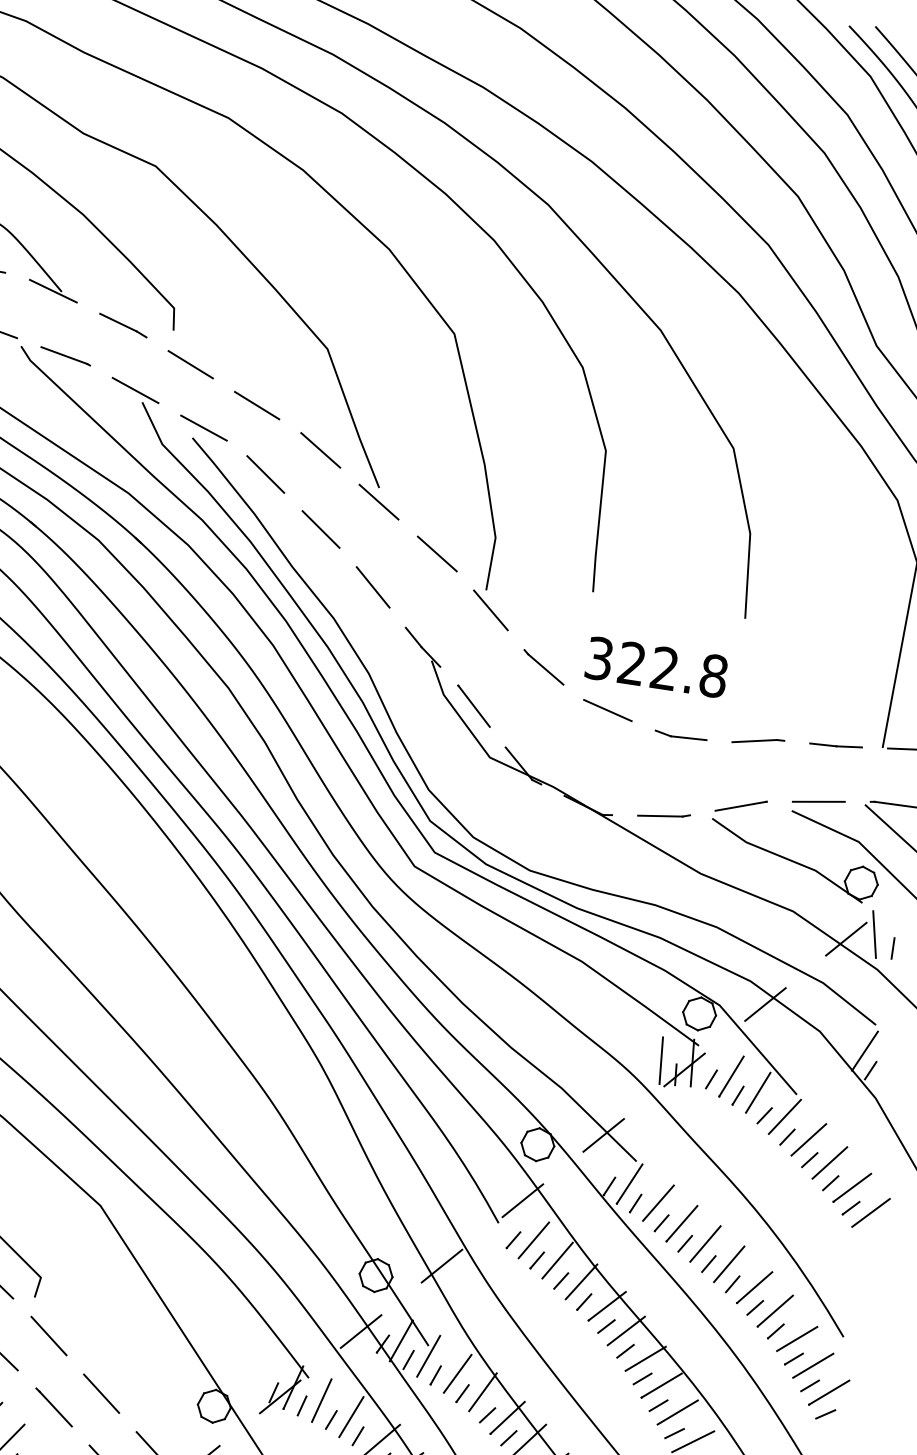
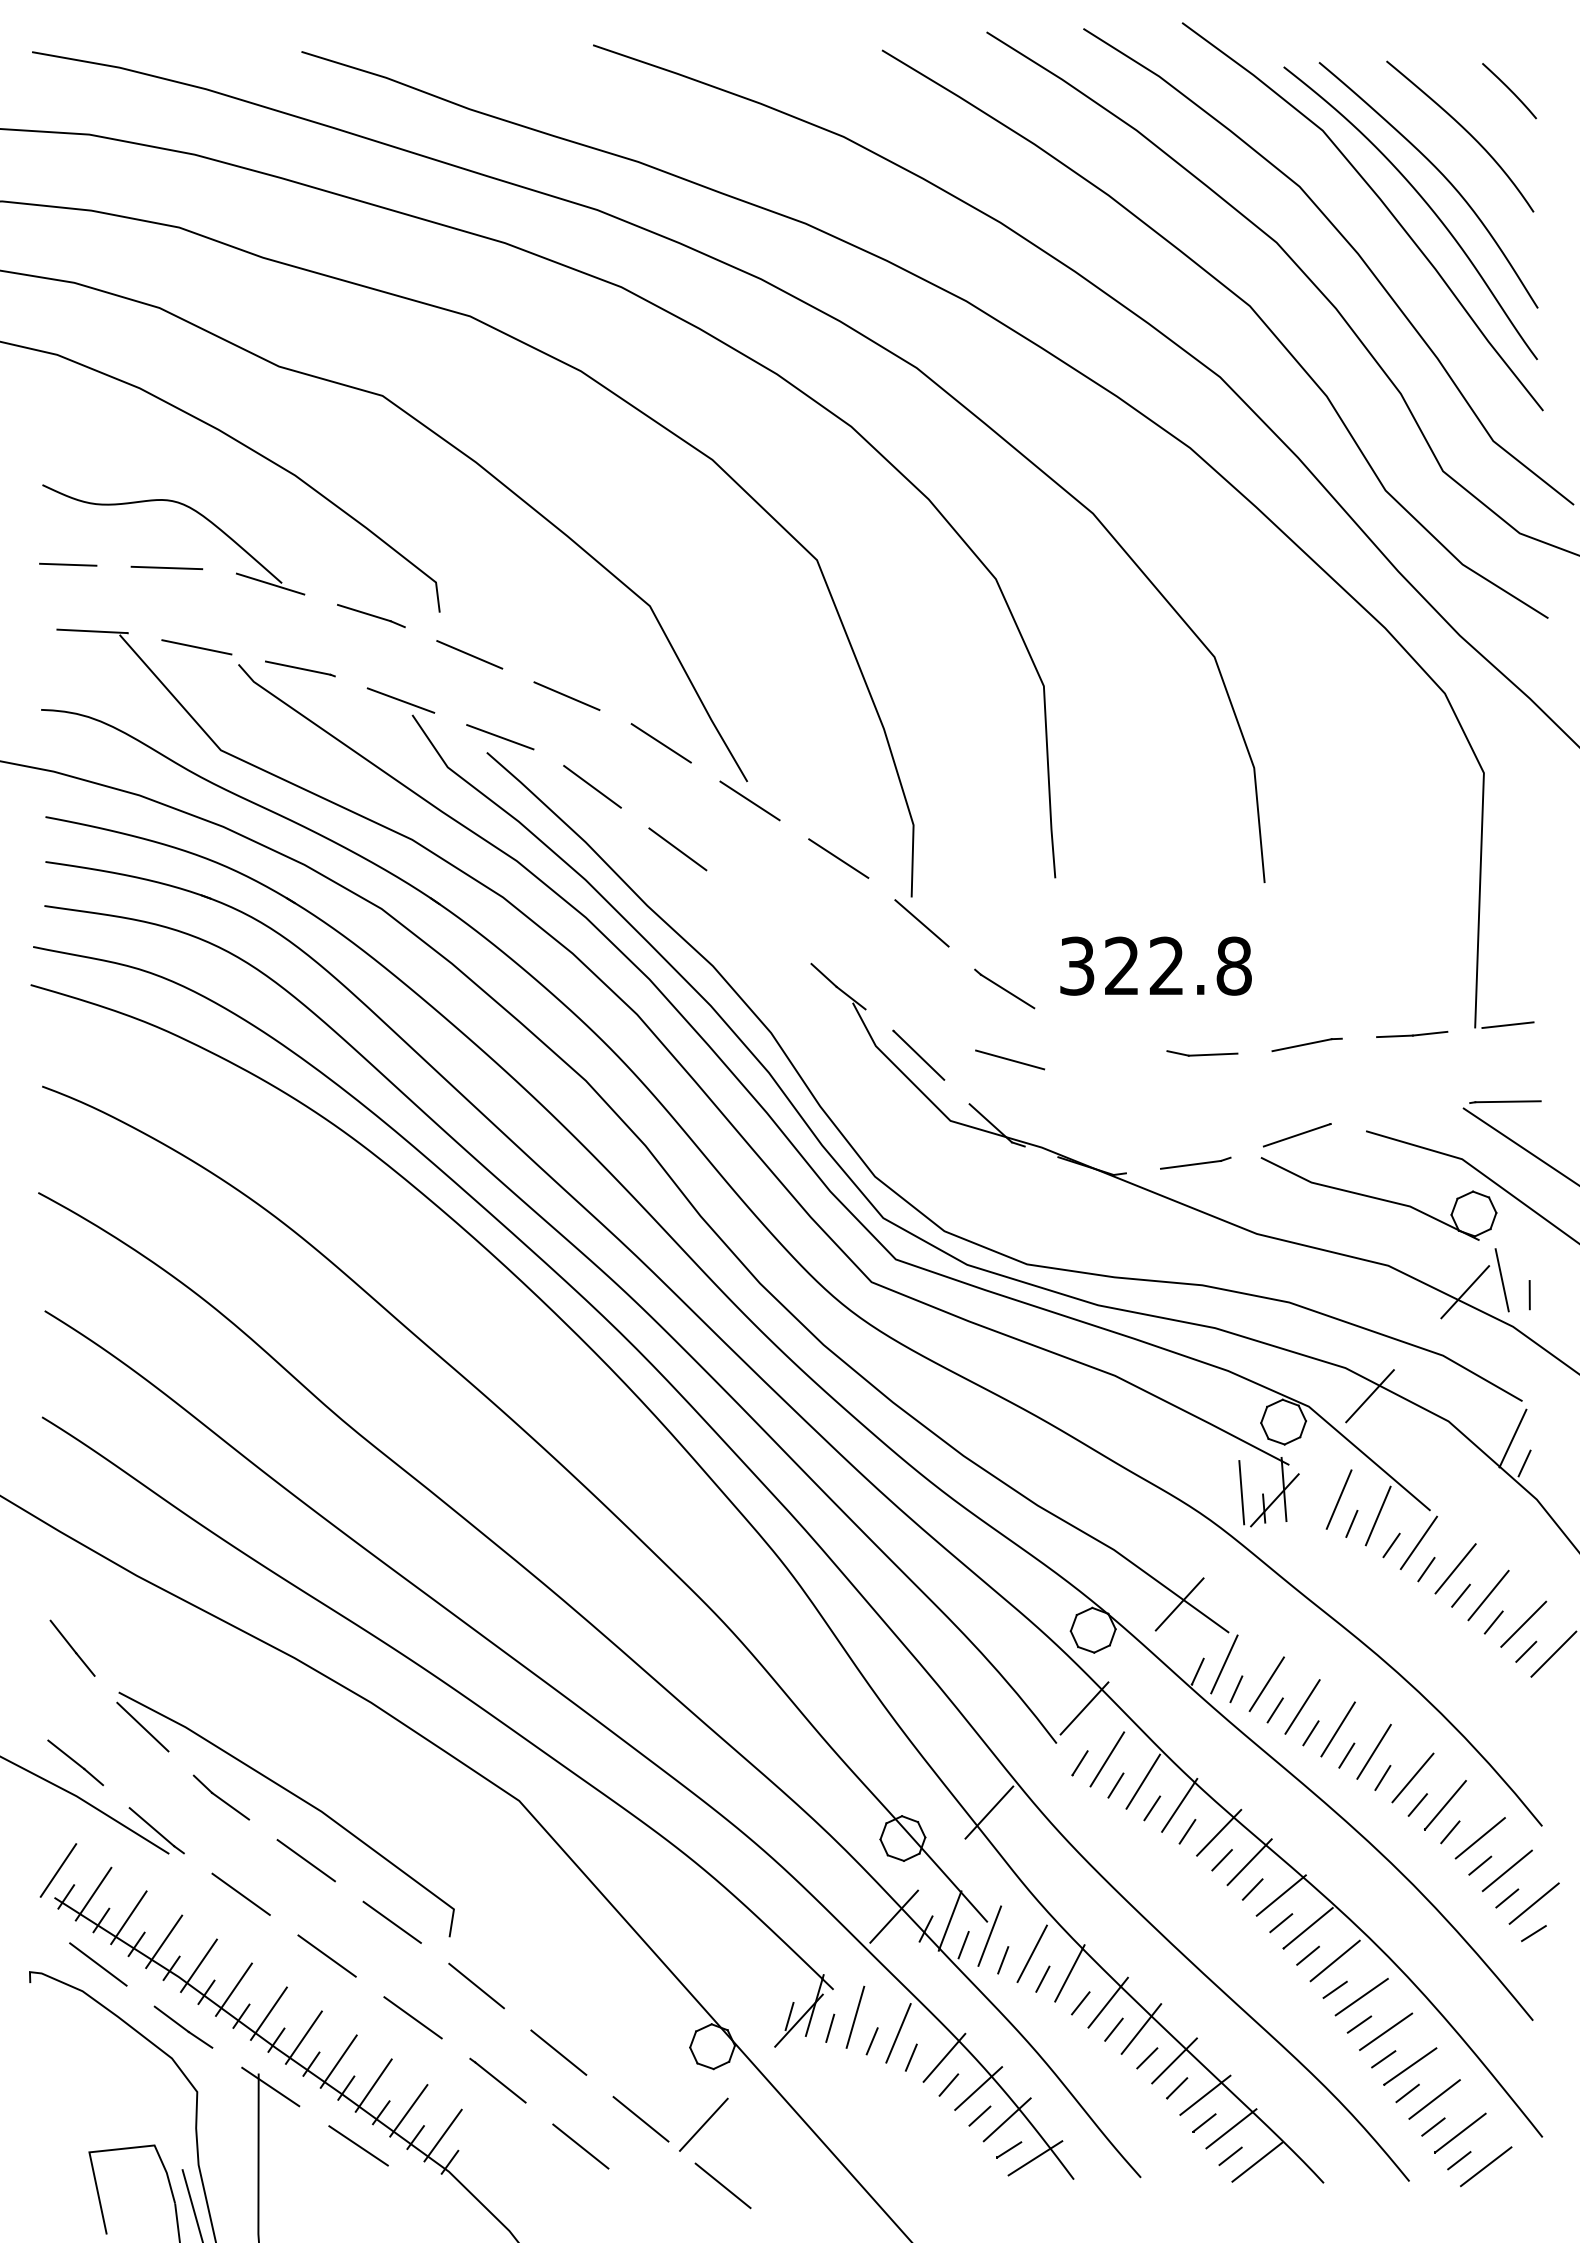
line: (373, 587) -> (759, 916), removed
line: (608, 710) -> (1010, 1059), moved
line: (818, 801) -> (1400, 1113), removed
line: (711, 1079) -> (1312, 1507), removed

